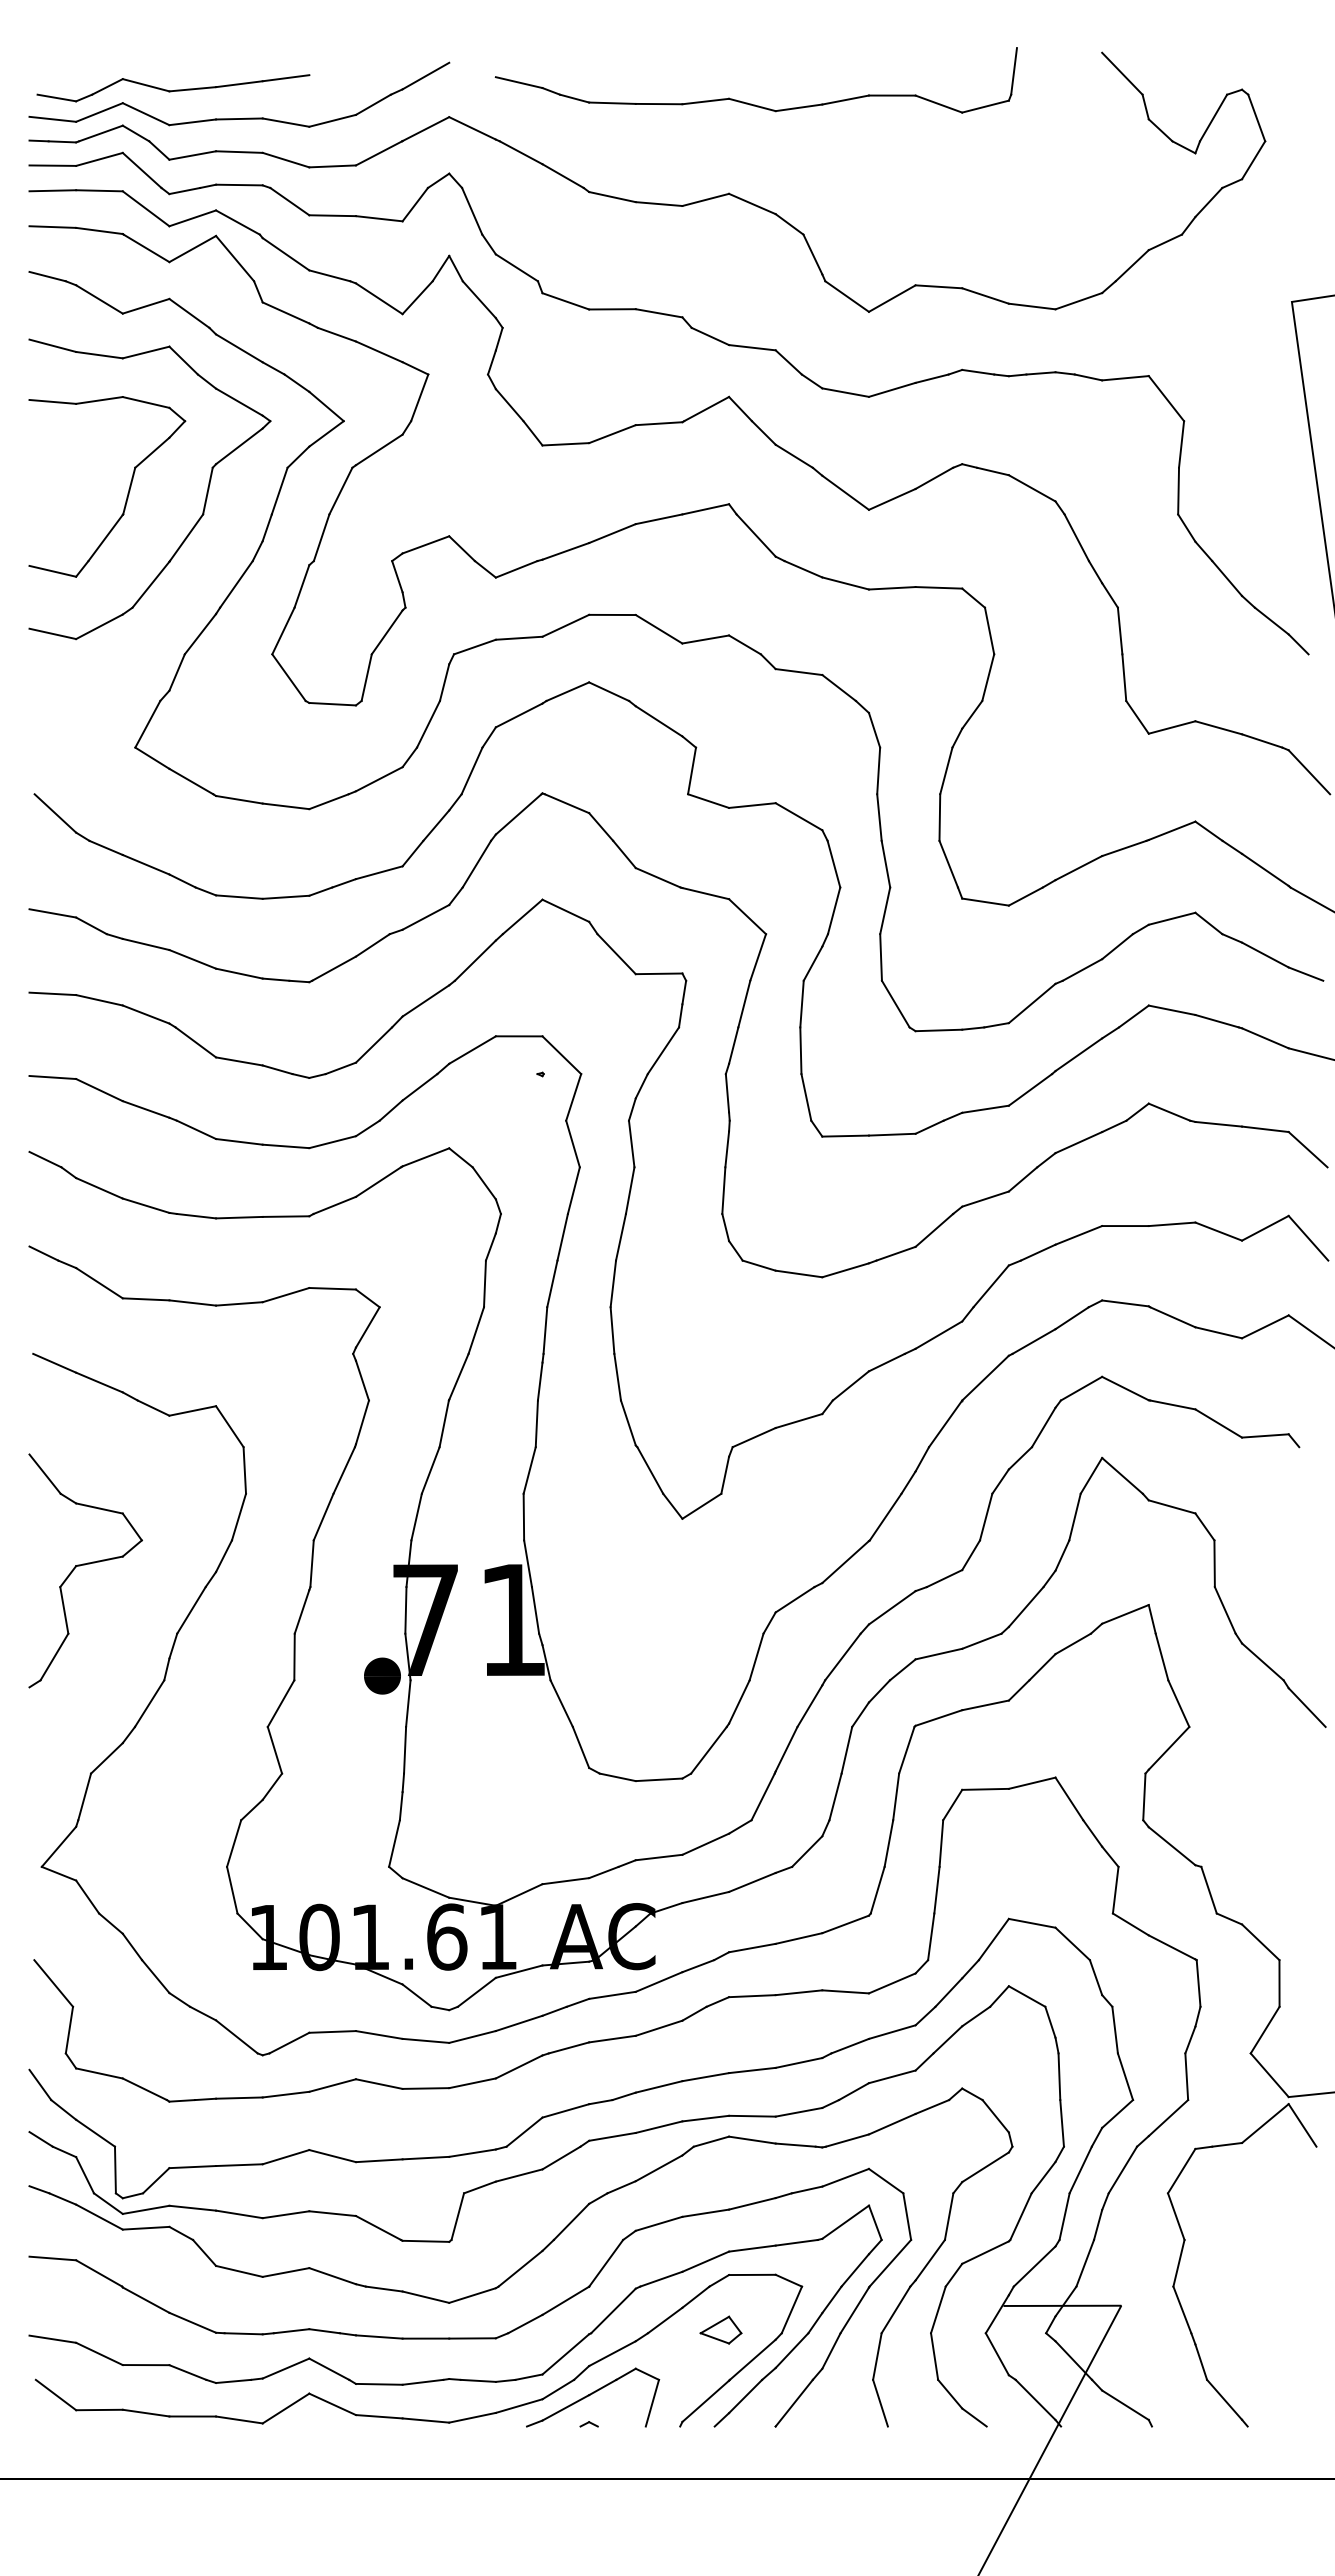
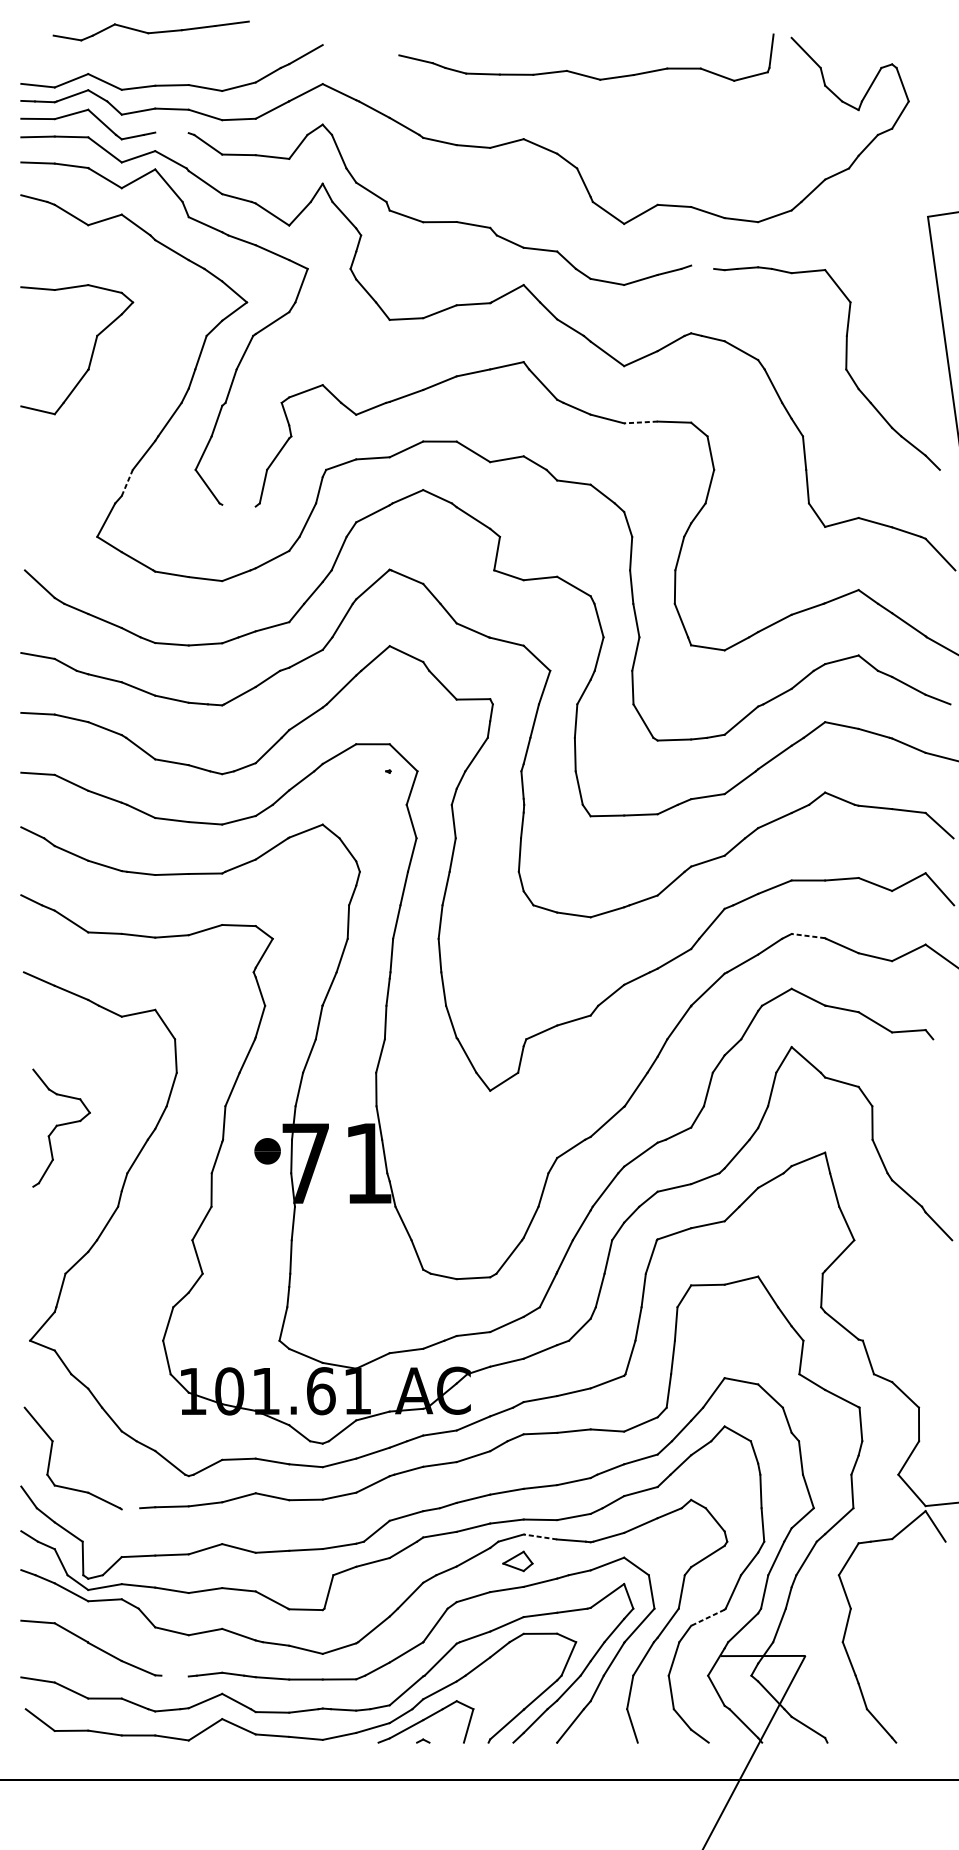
part: (173, 88) -> (151, 31), moved
part: (751, 103) -> (582, 74), moved
line: (239, 184) -> (172, 132), removed
line: (978, 371) -> (702, 266), removed
part: (204, 501) -> (146, 360), removed
line: (891, 588) -> (640, 422), solid -> dashed
line: (177, 672) -> (127, 482), solid -> dashed
line: (332, 703) -> (238, 505), removed
line: (1125, 1303) -> (808, 936), solid -> dashed
part: (85, 1570) -> (61, 1127), size x0.7
text: (382, 1675) -> (267, 1150), moved
line: (182, 2100) -> (131, 1508), removed
line: (752, 2140) -> (540, 1537), solid -> dashed
line: (985, 2252) -> (707, 1617), solid -> dashed
part: (720, 2329) -> (517, 1560), moved
line: (243, 2333) -> (174, 1675), removed

